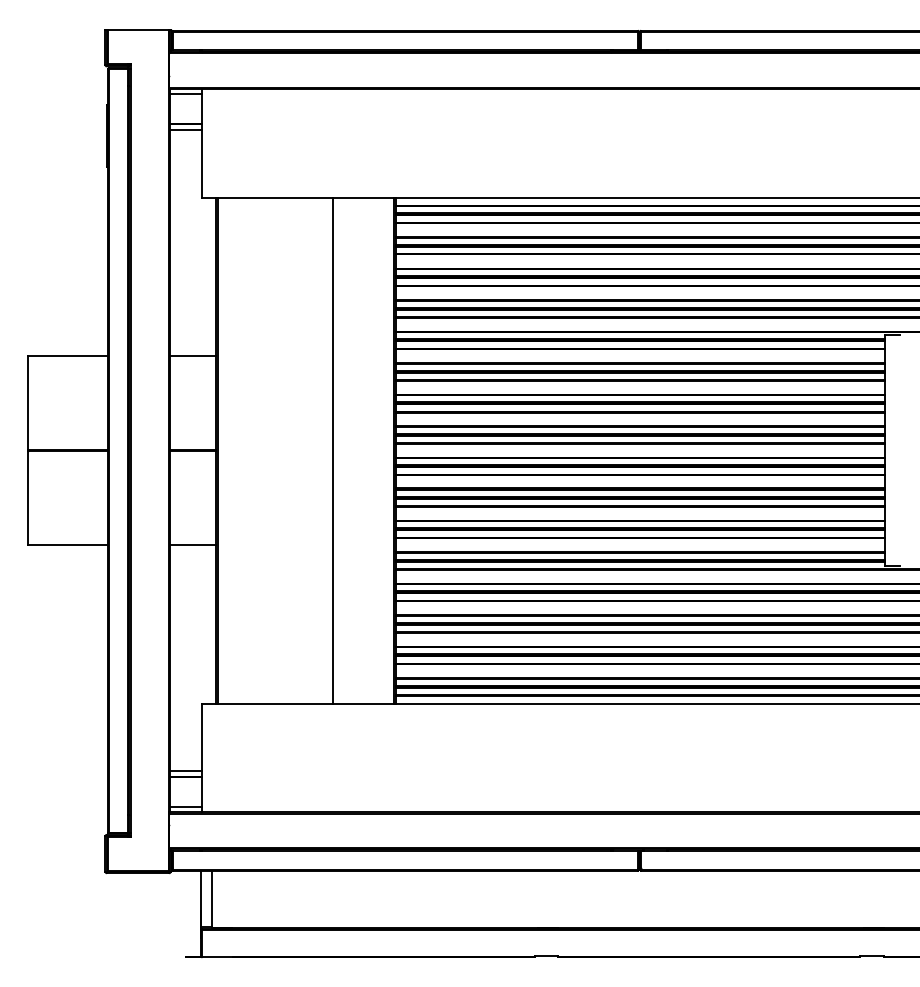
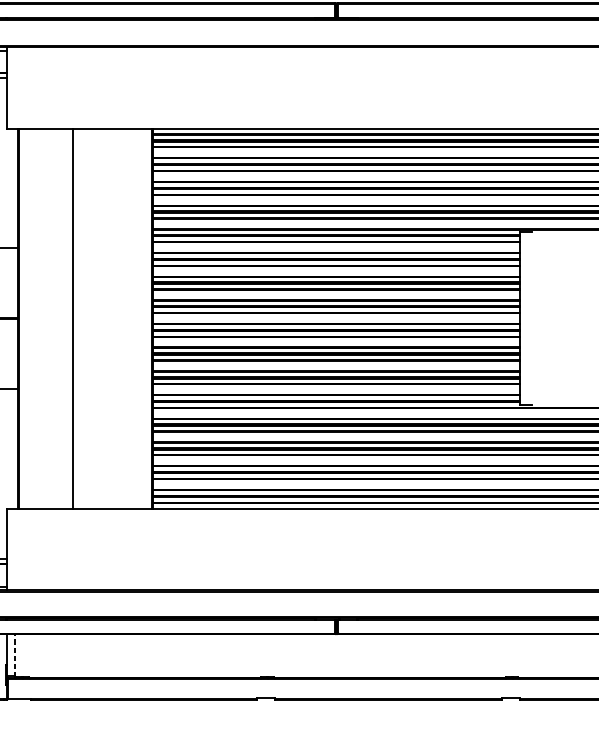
line: (332, 450) -> (73, 318), moved
line: (212, 899) -> (15, 656), solid -> dashed

